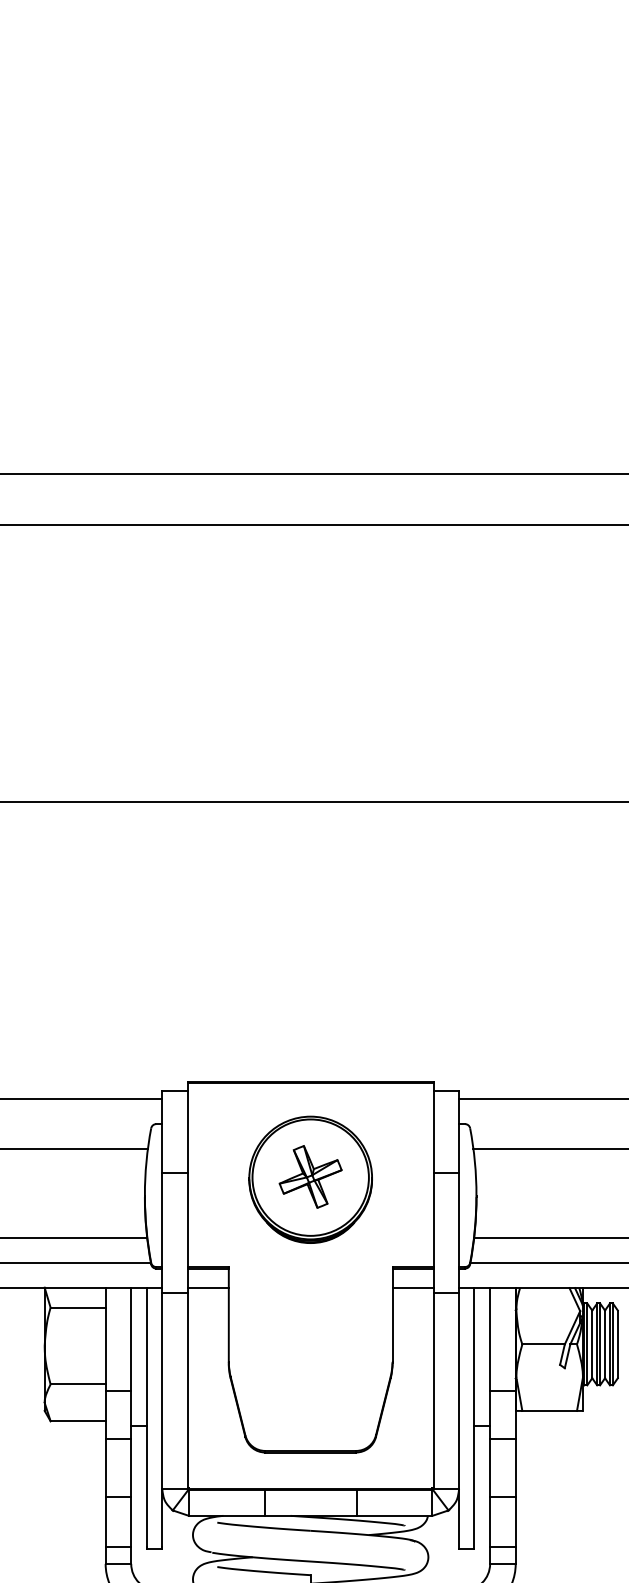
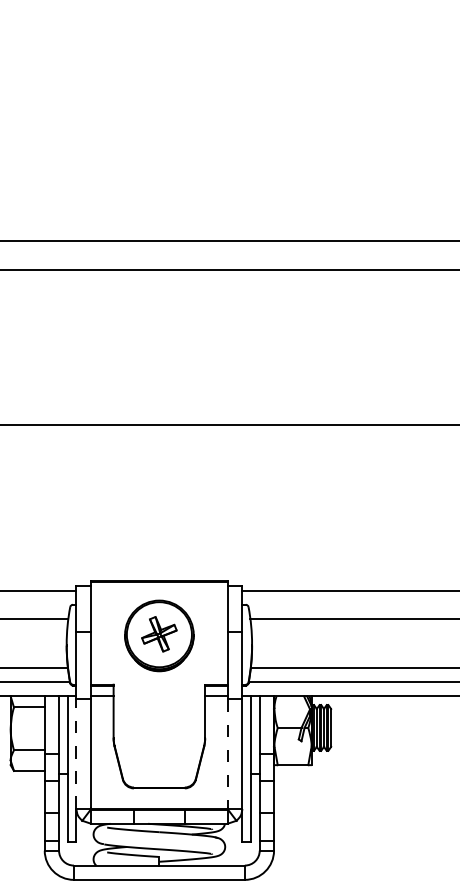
line: (162, 1391) -> (76, 754), solid -> dashed
line: (434, 1391) -> (228, 754), solid -> dashed

